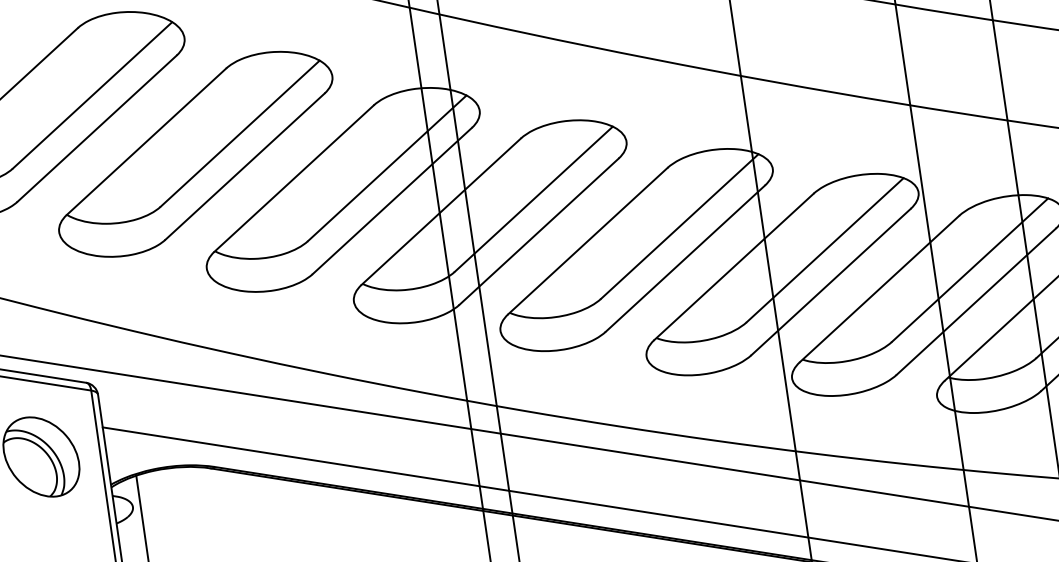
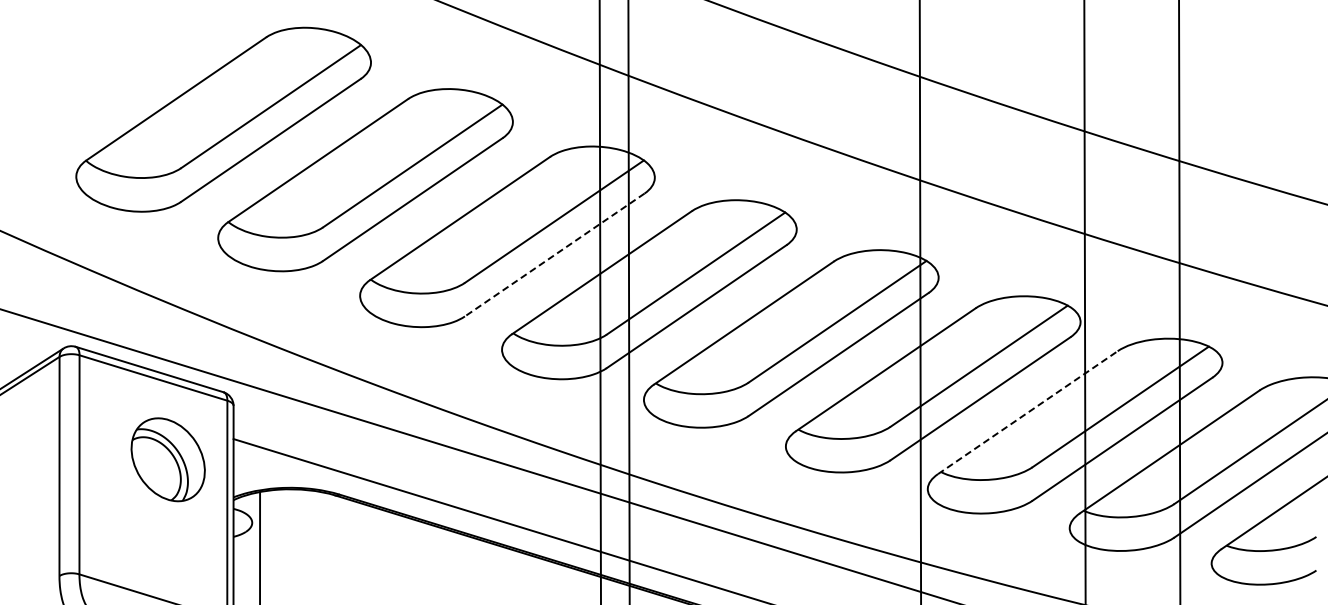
line: (391, 200) -> (554, 254), solid -> dashed
line: (879, 288) -> (1027, 412), solid -> dashed

